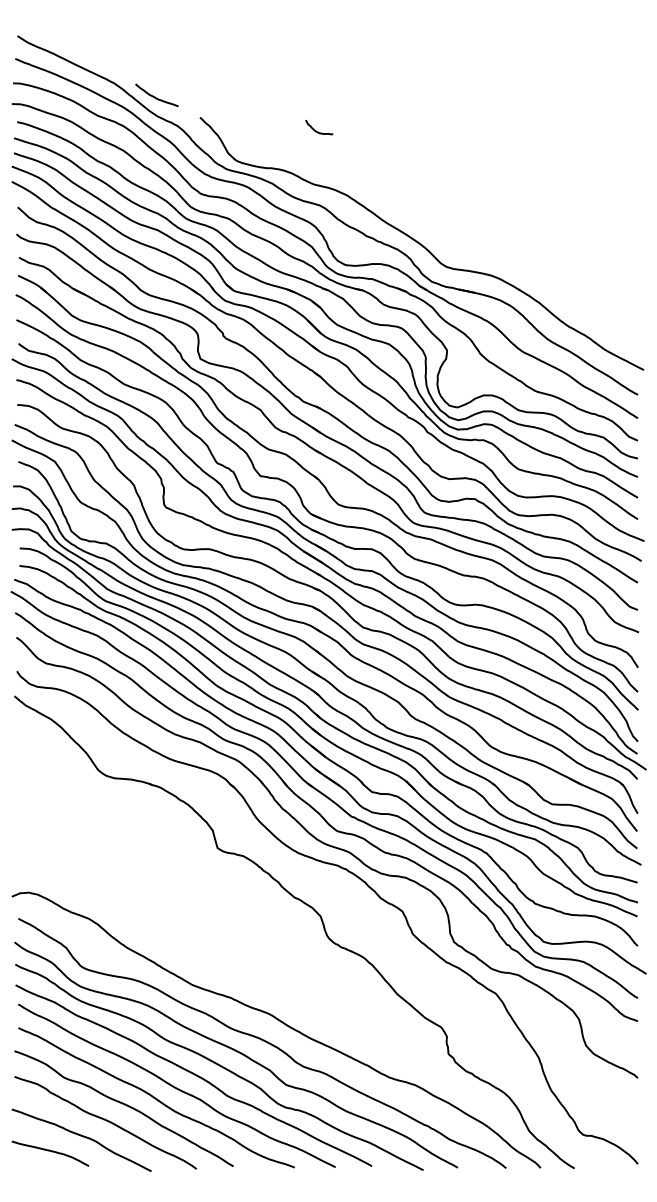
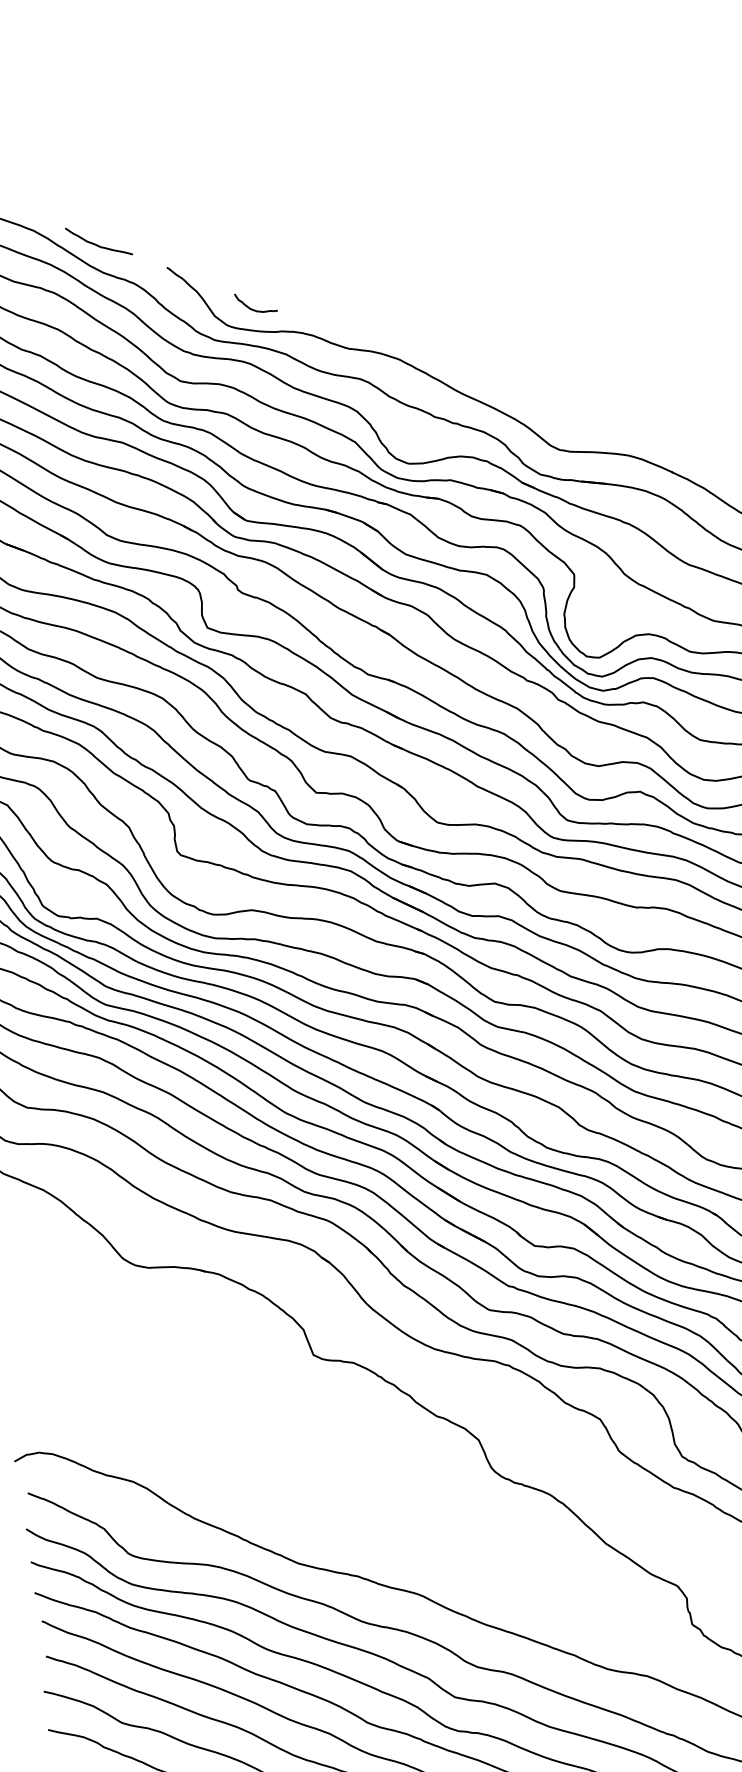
curve: (318, 131) -> (255, 309), moved

